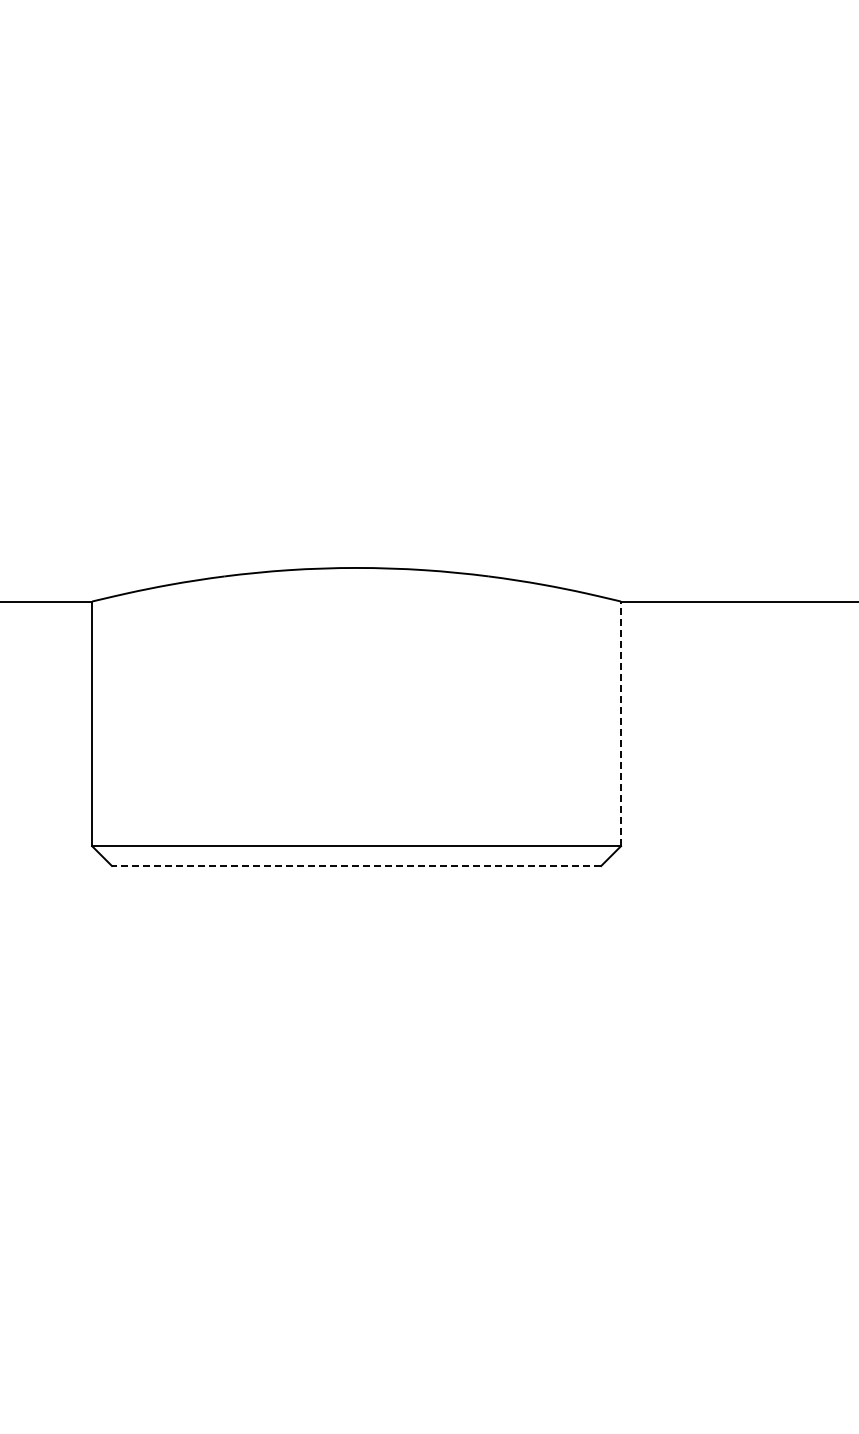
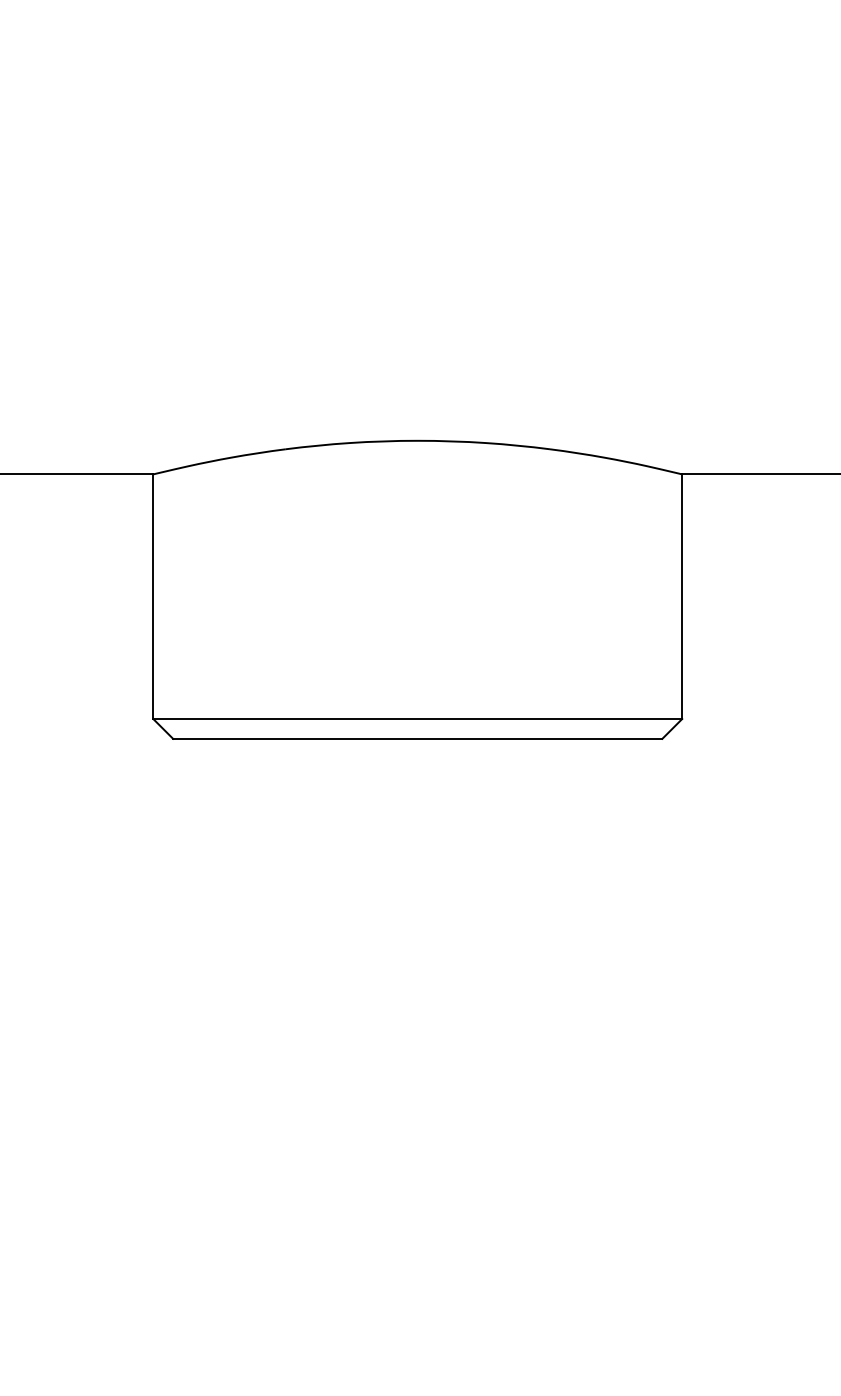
line: (621, 723) -> (682, 596), dashed -> solid
line: (356, 866) -> (417, 739), dashed -> solid

